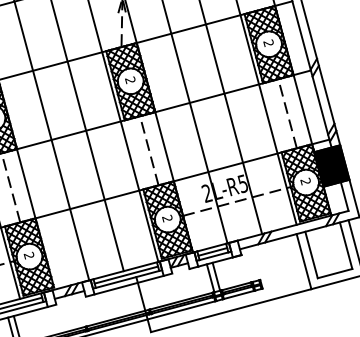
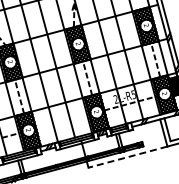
line: (230, 311) -> (127, 157), solid -> dashed

